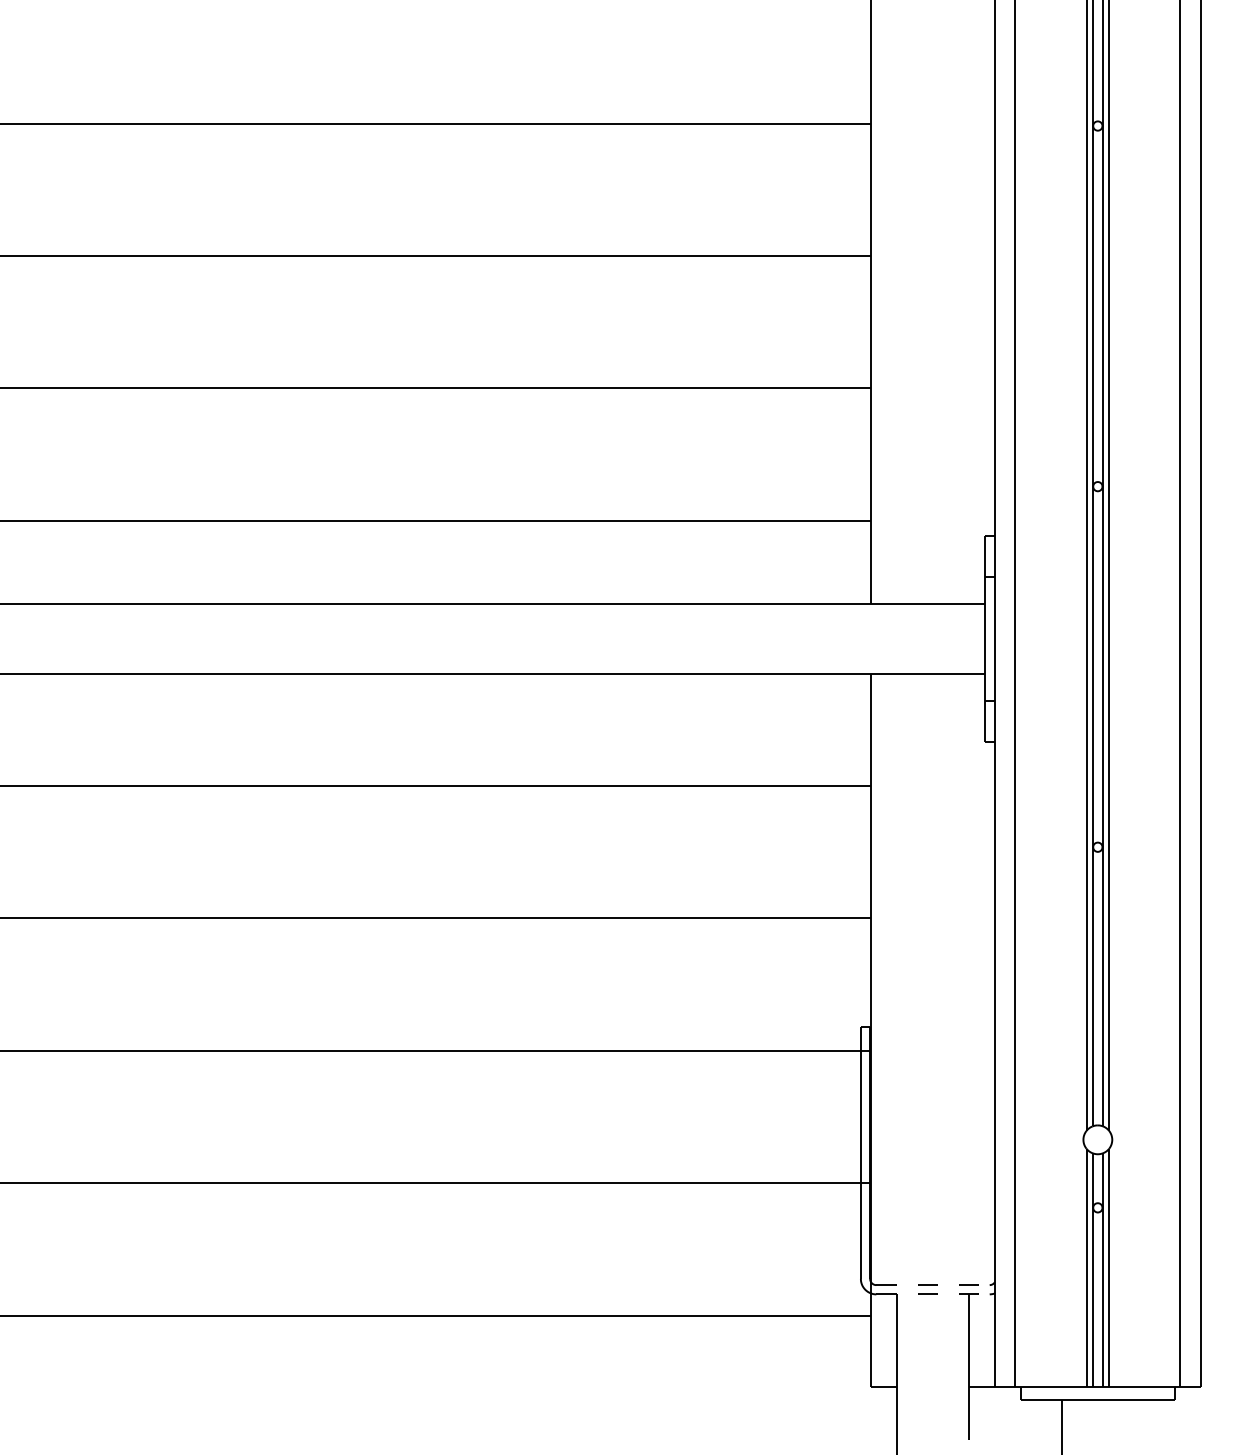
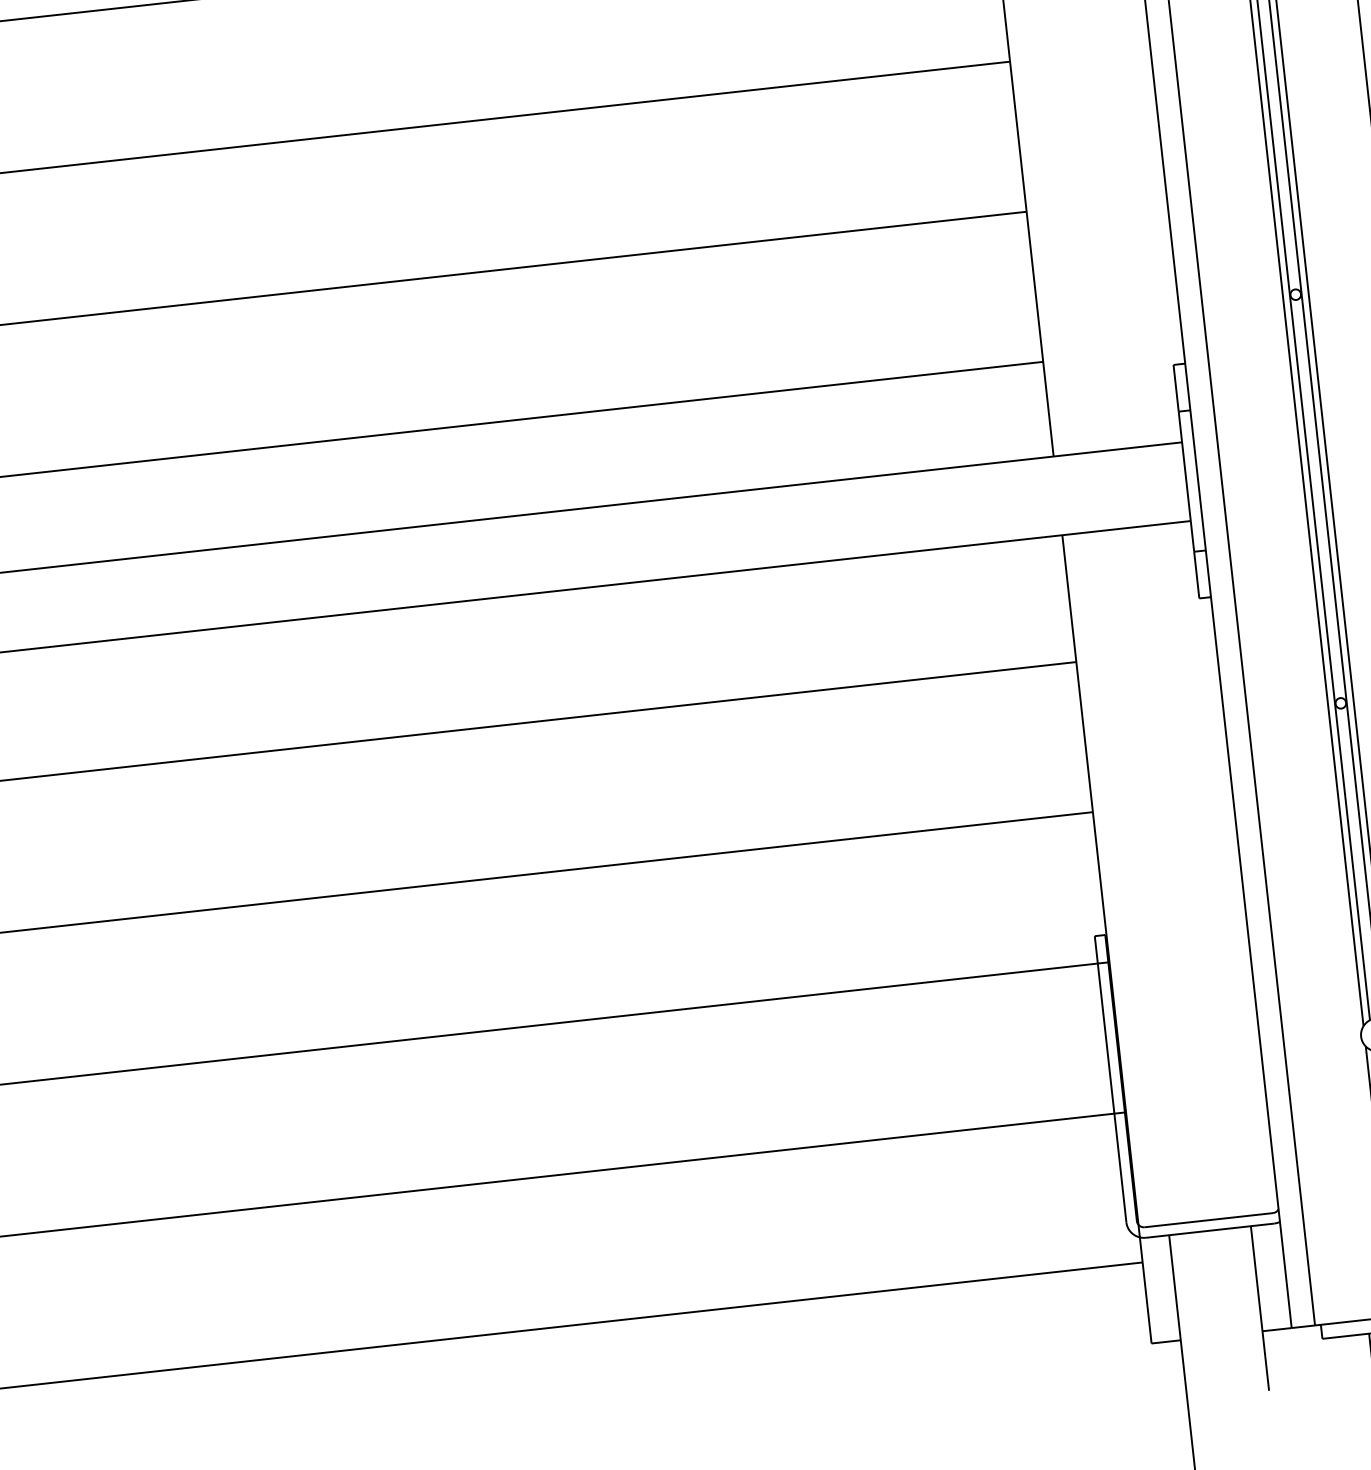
line: (933, 1285) -> (1209, 1220), dashed -> solid
line: (933, 1294) -> (1210, 1230), dashed -> solid

